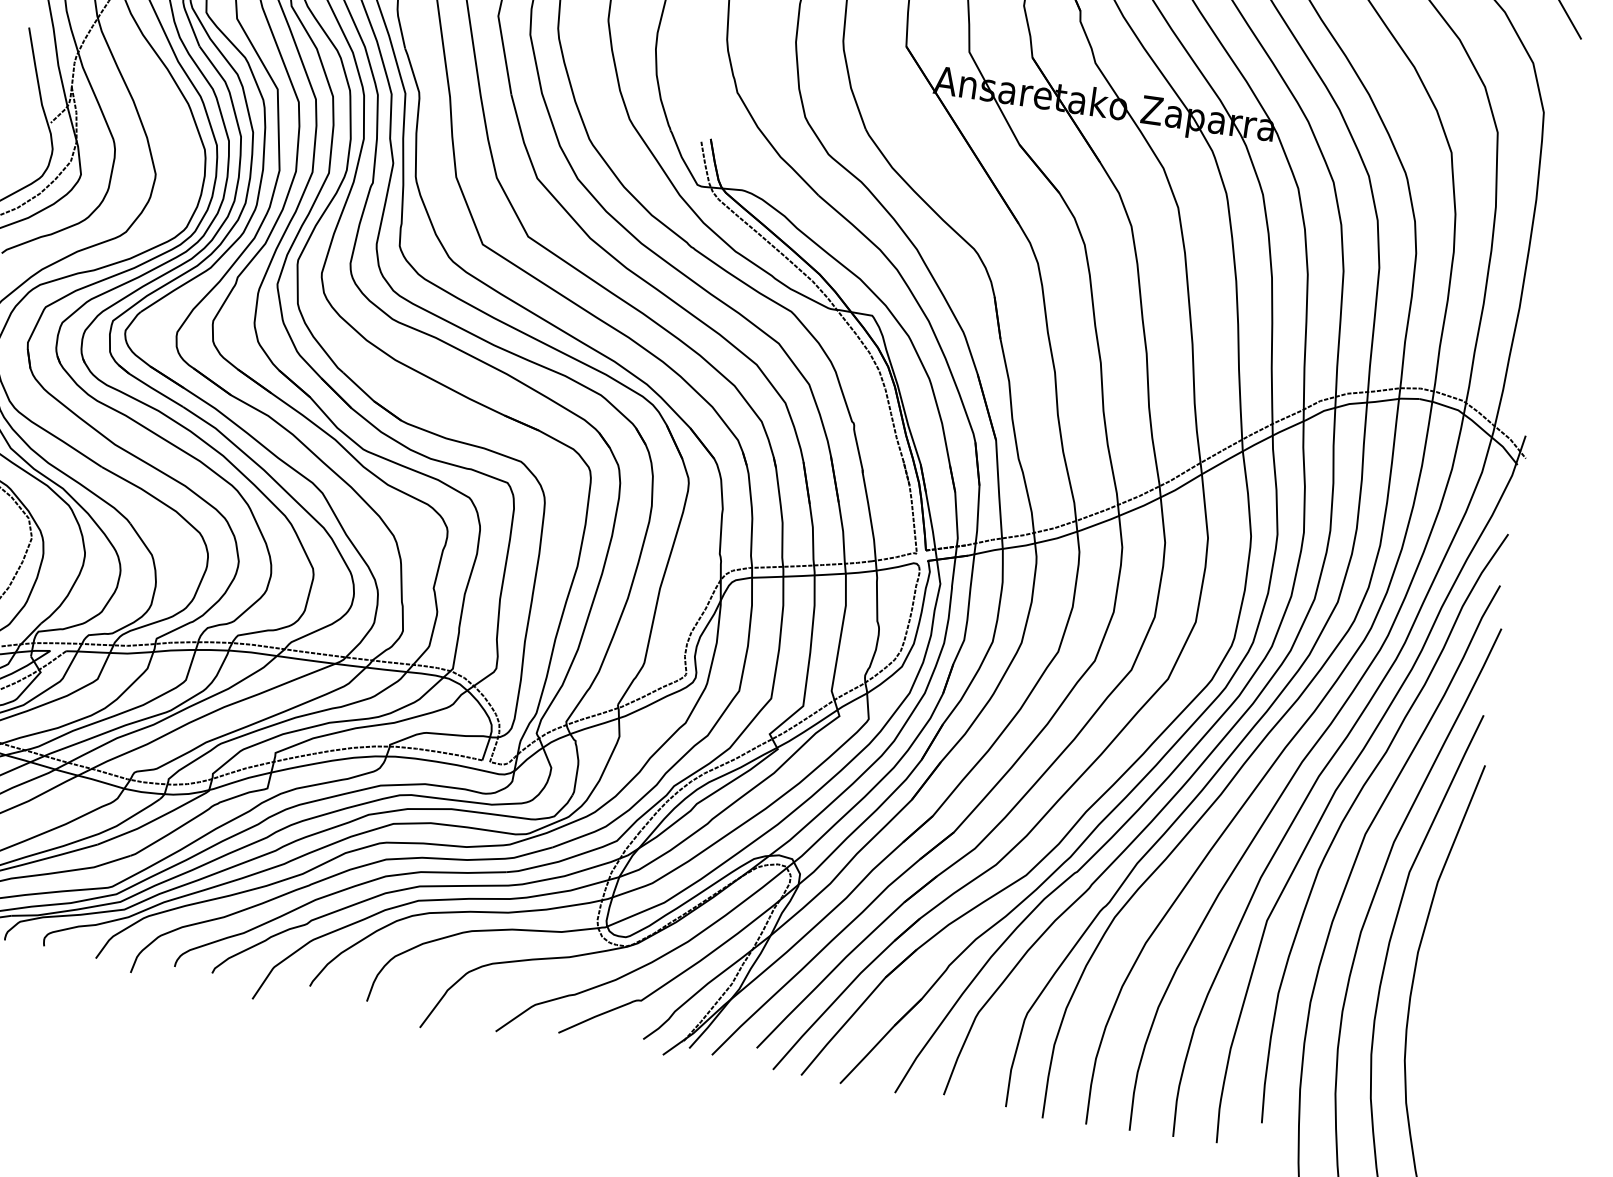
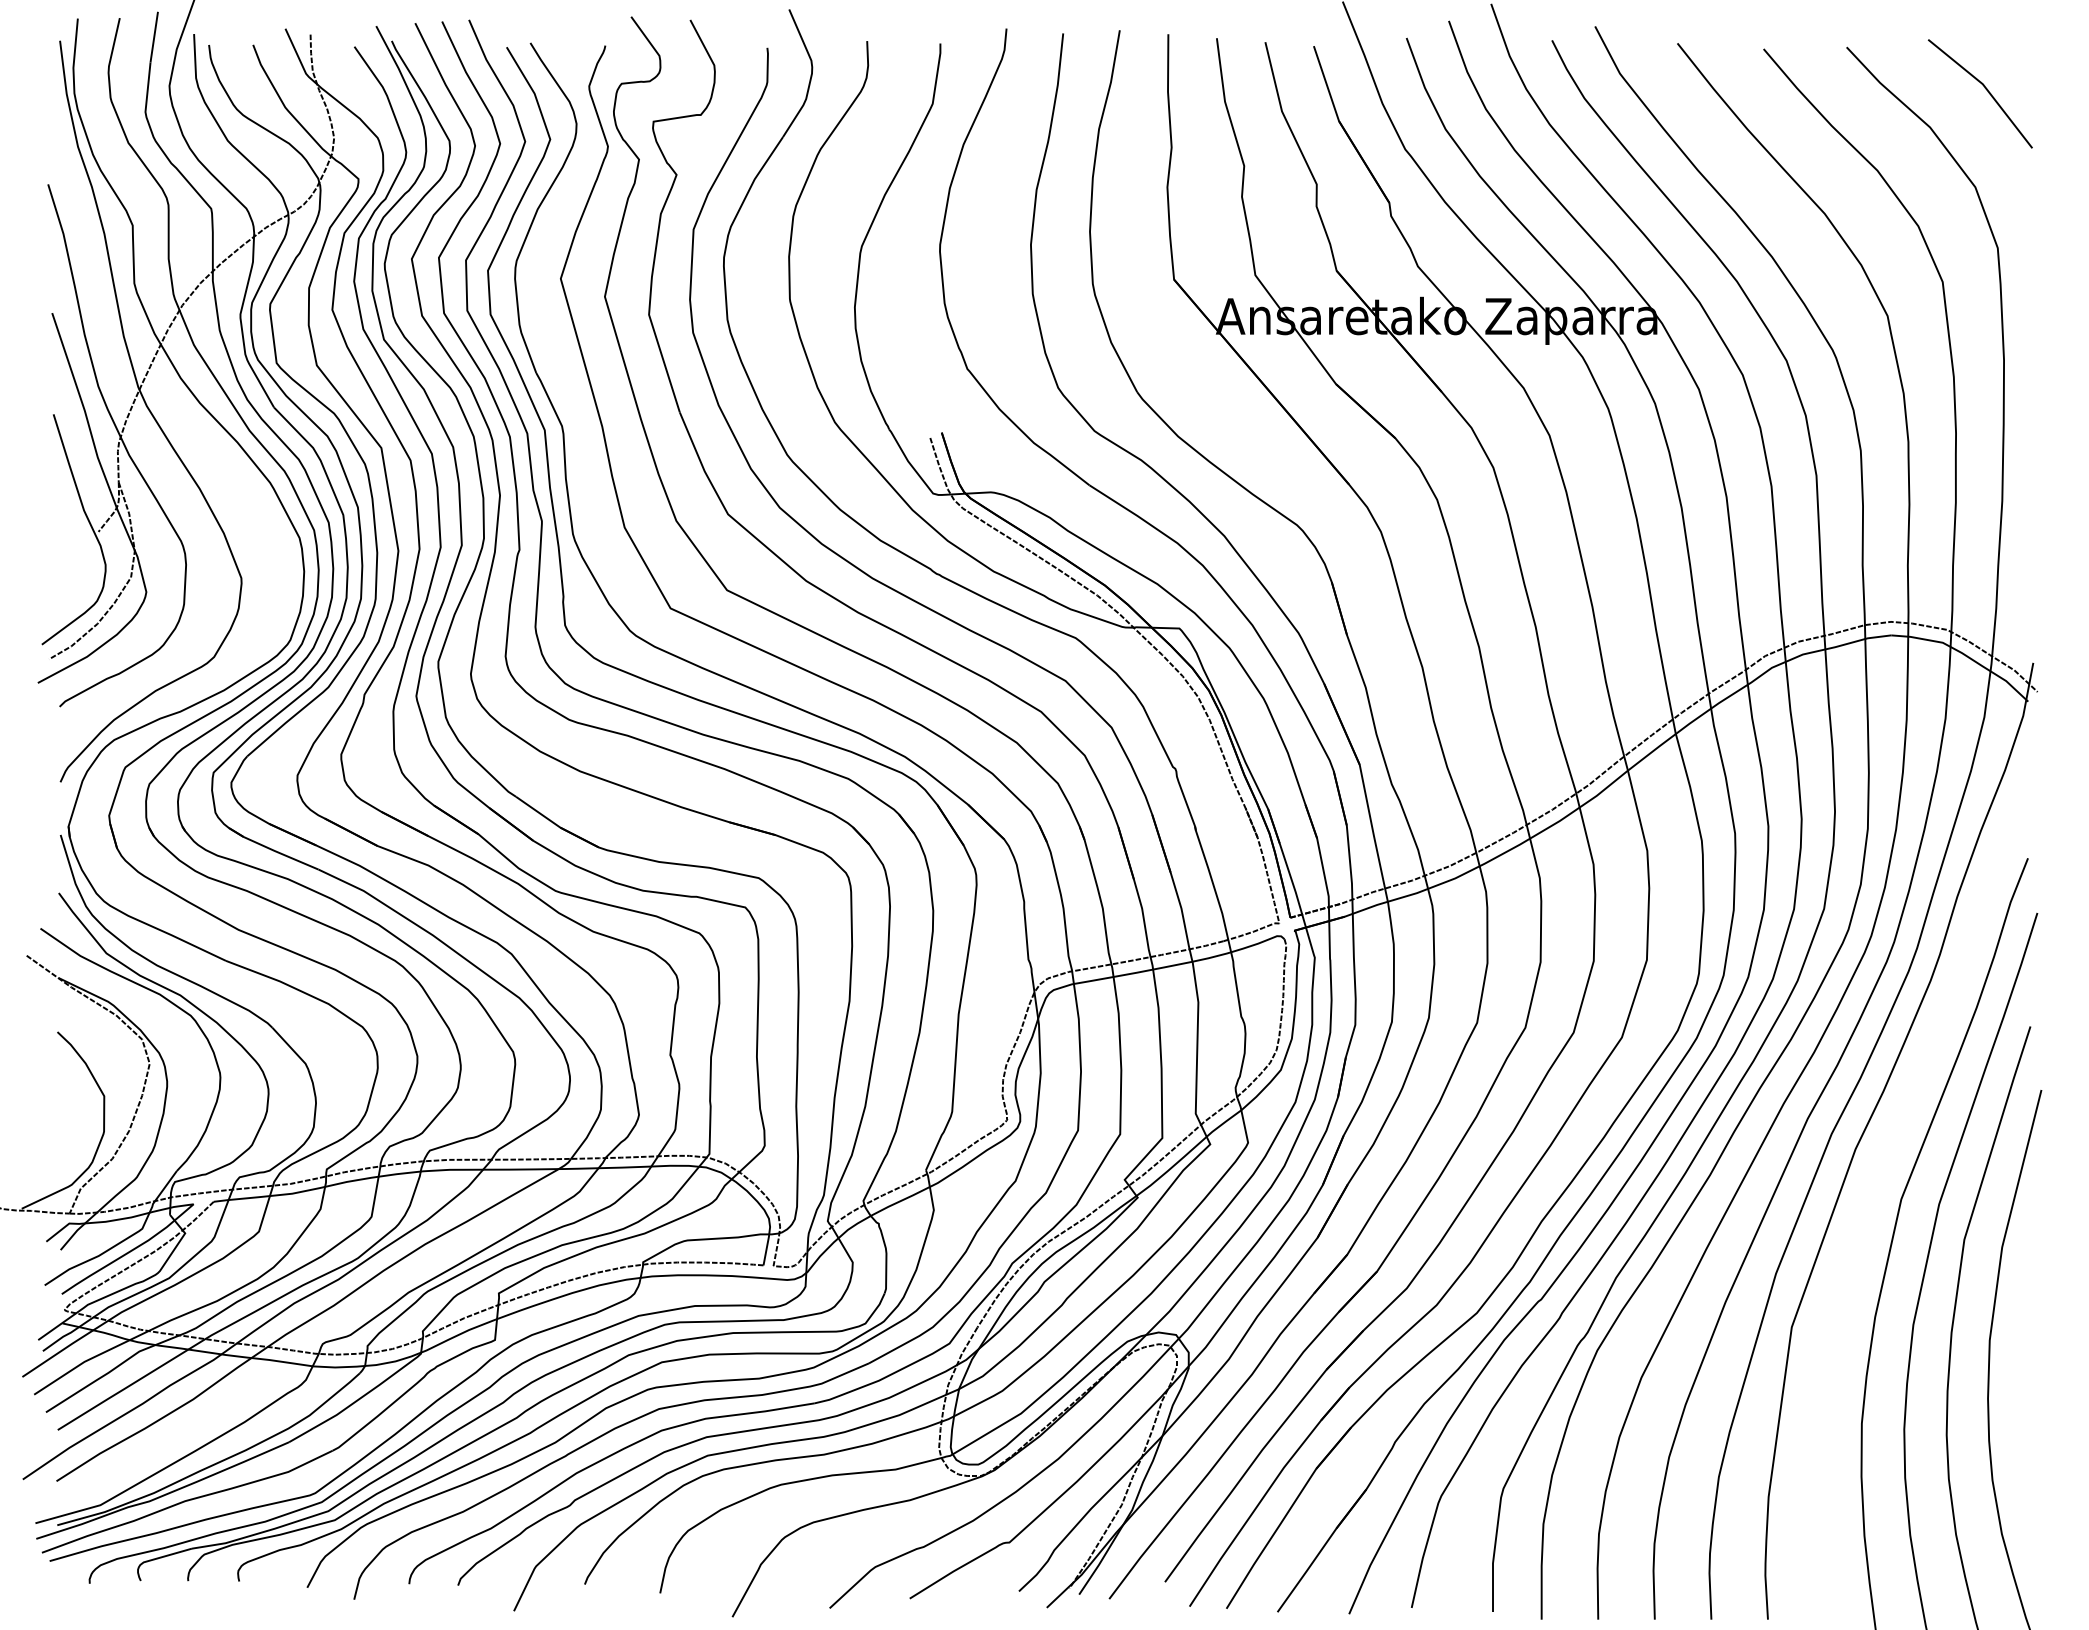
curve: (1349, 810) -> (1877, 1172), removed

